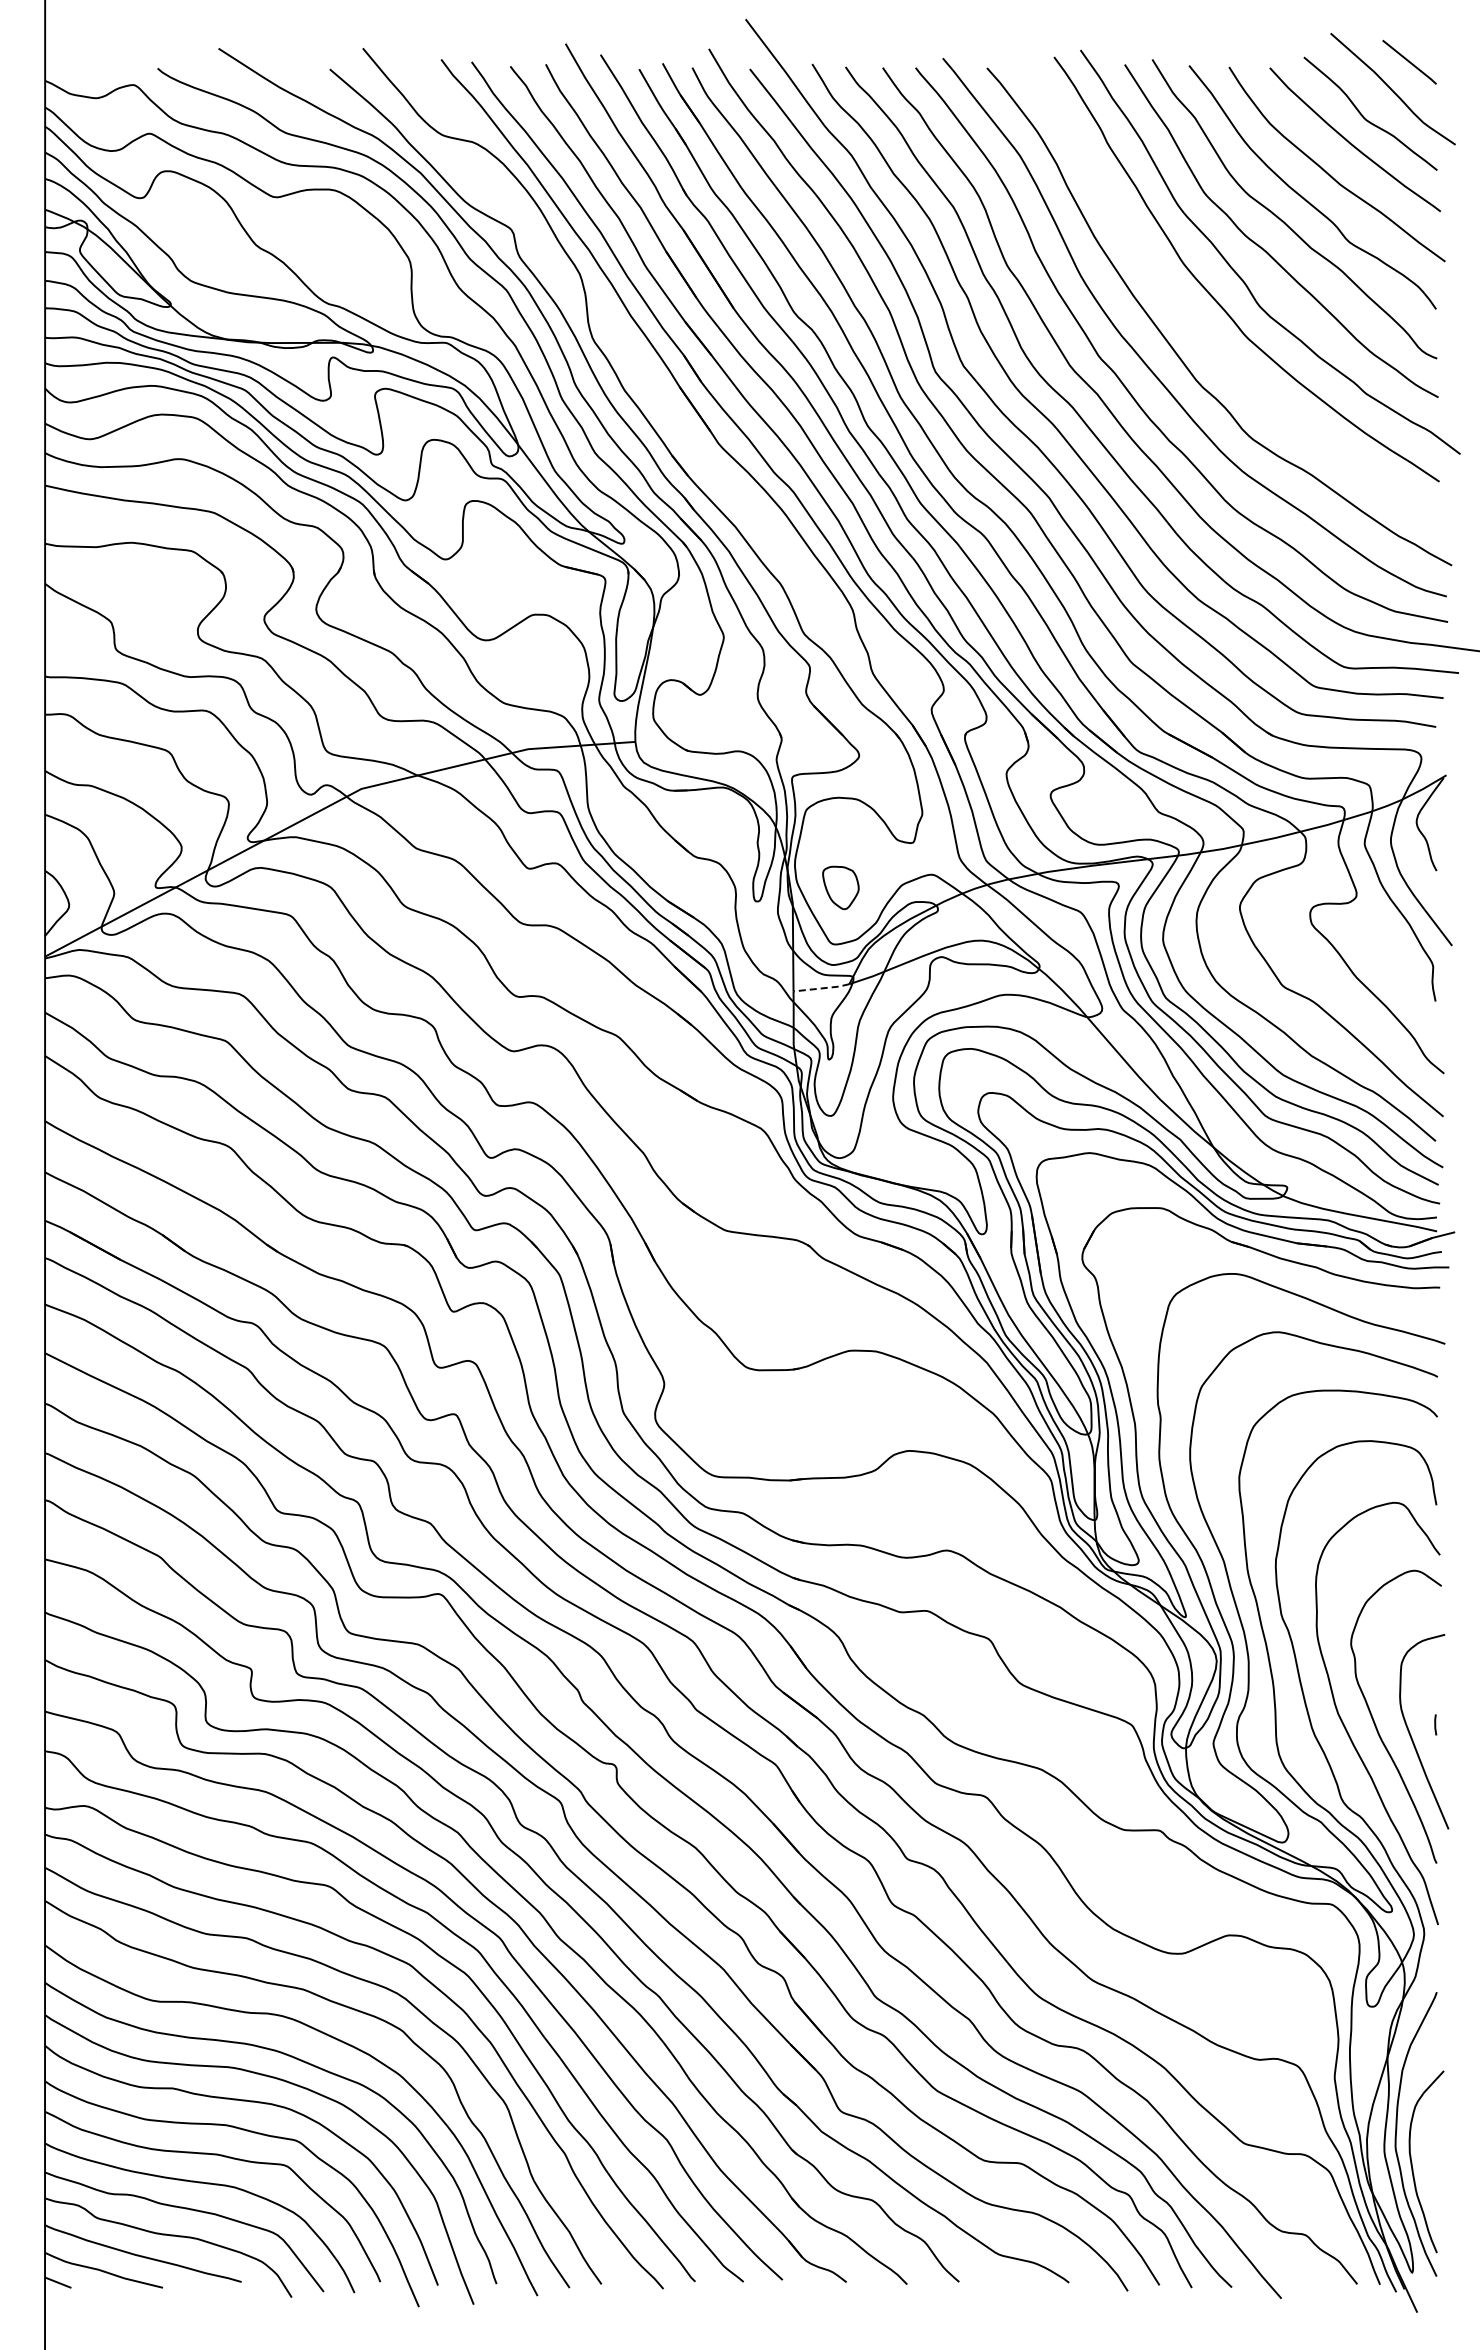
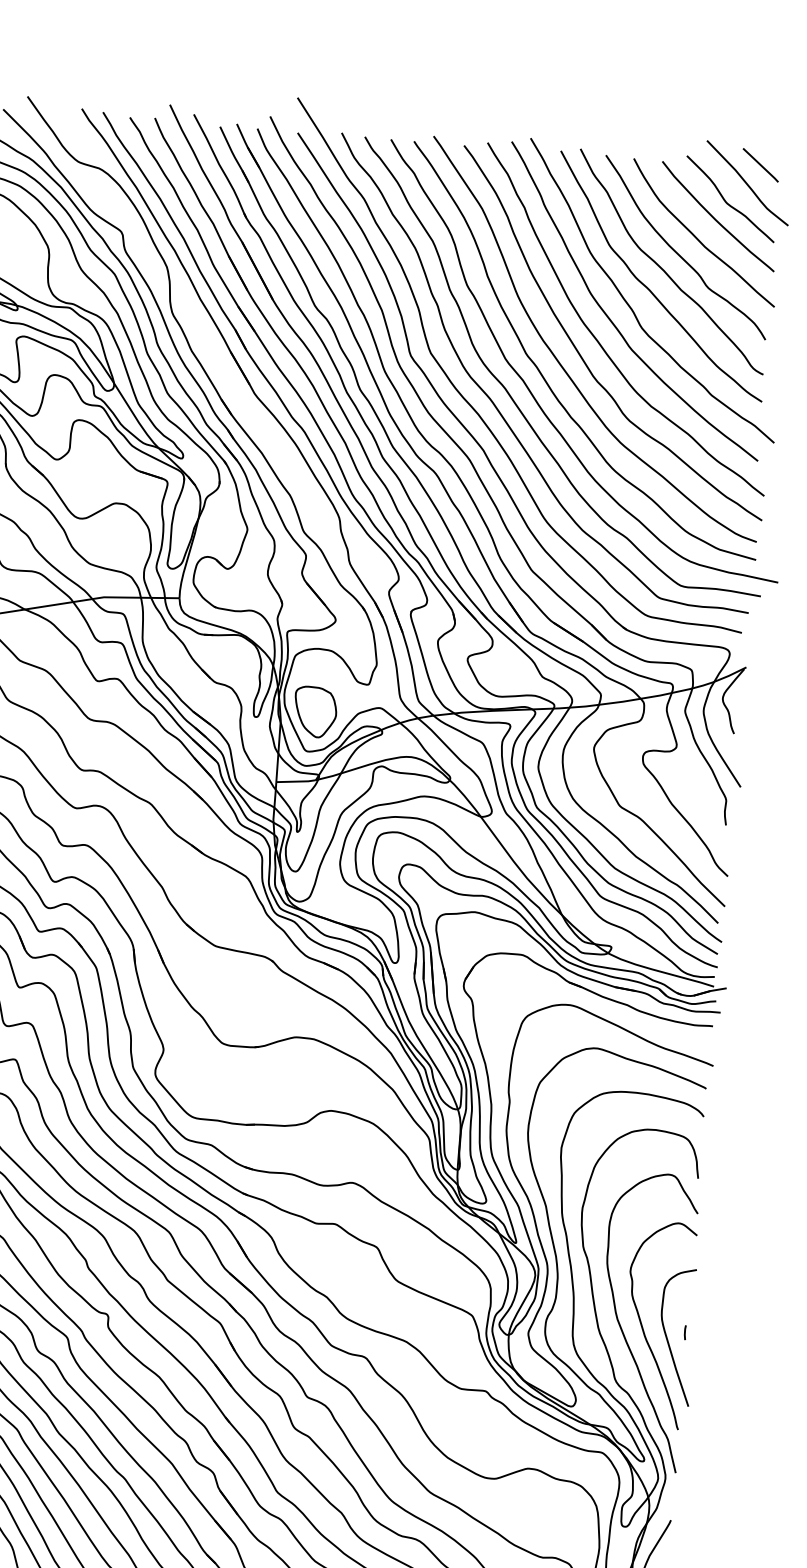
curve: (1200, 330) -> (599, 341), added
part: (840, 887) -> (315, 711), size x1.67
line: (822, 988) -> (296, 781), dashed -> solid

